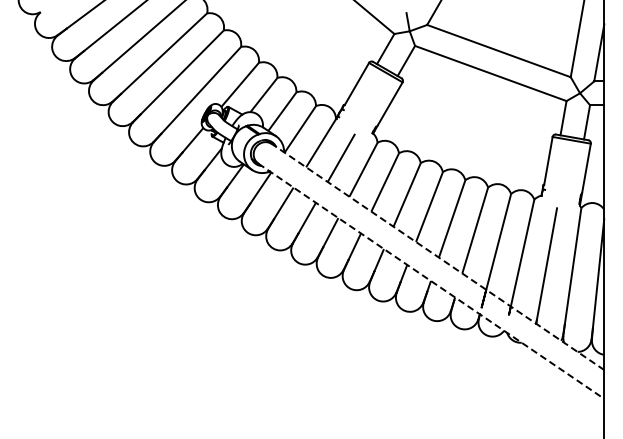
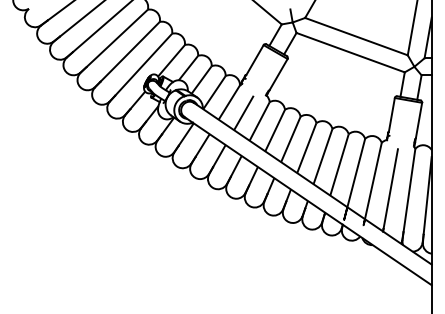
line: (437, 256) -> (312, 183), dashed -> solid
line: (431, 281) -> (308, 201), dashed -> solid

